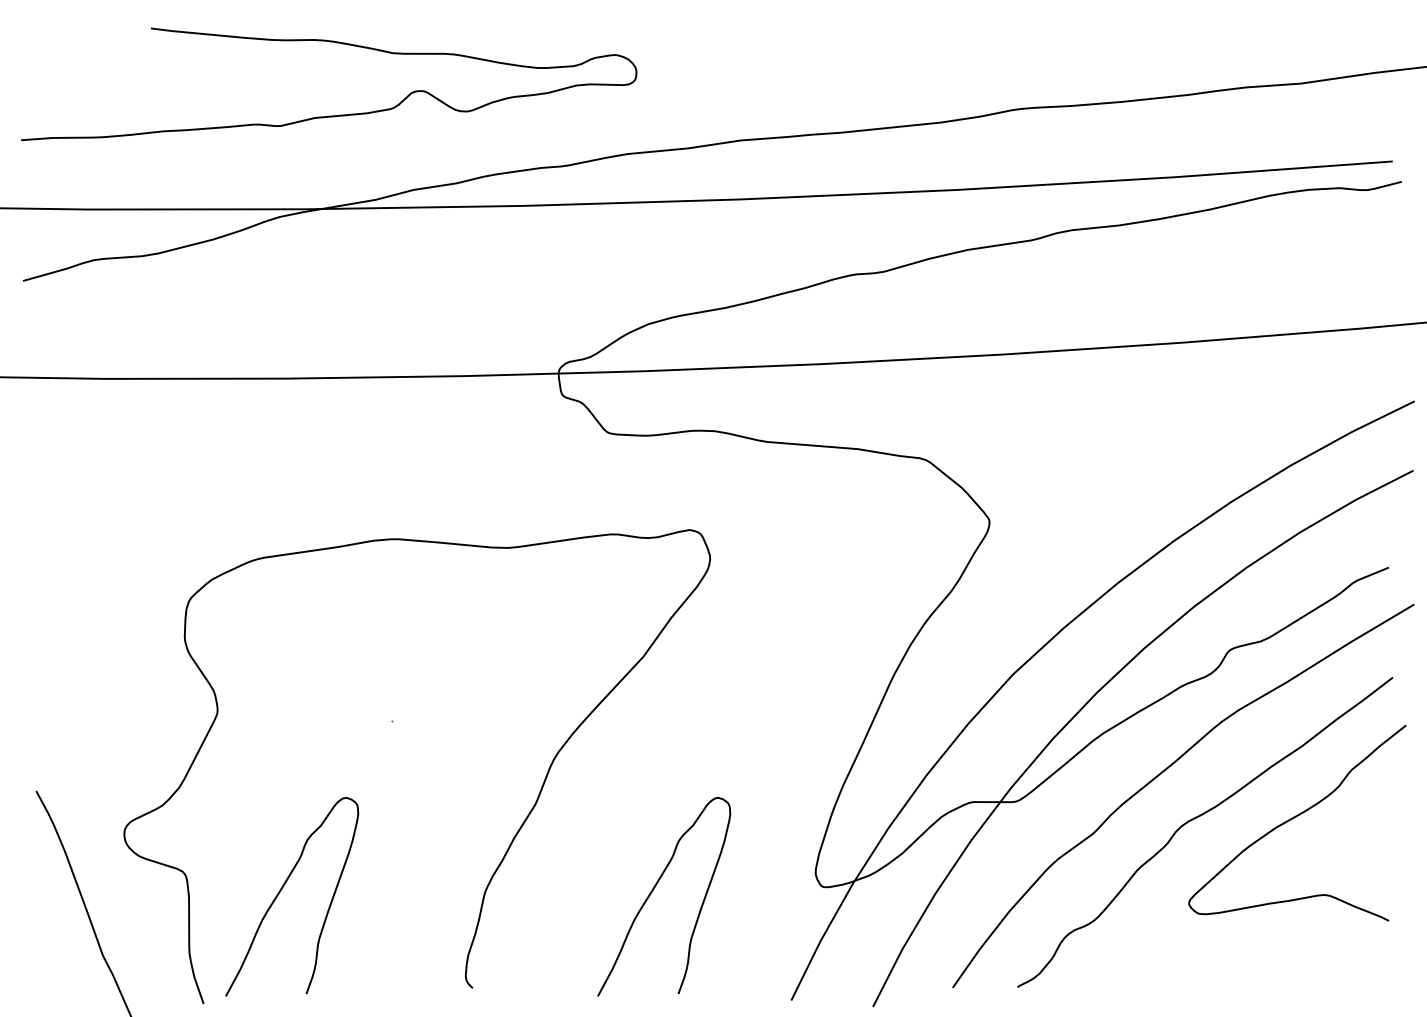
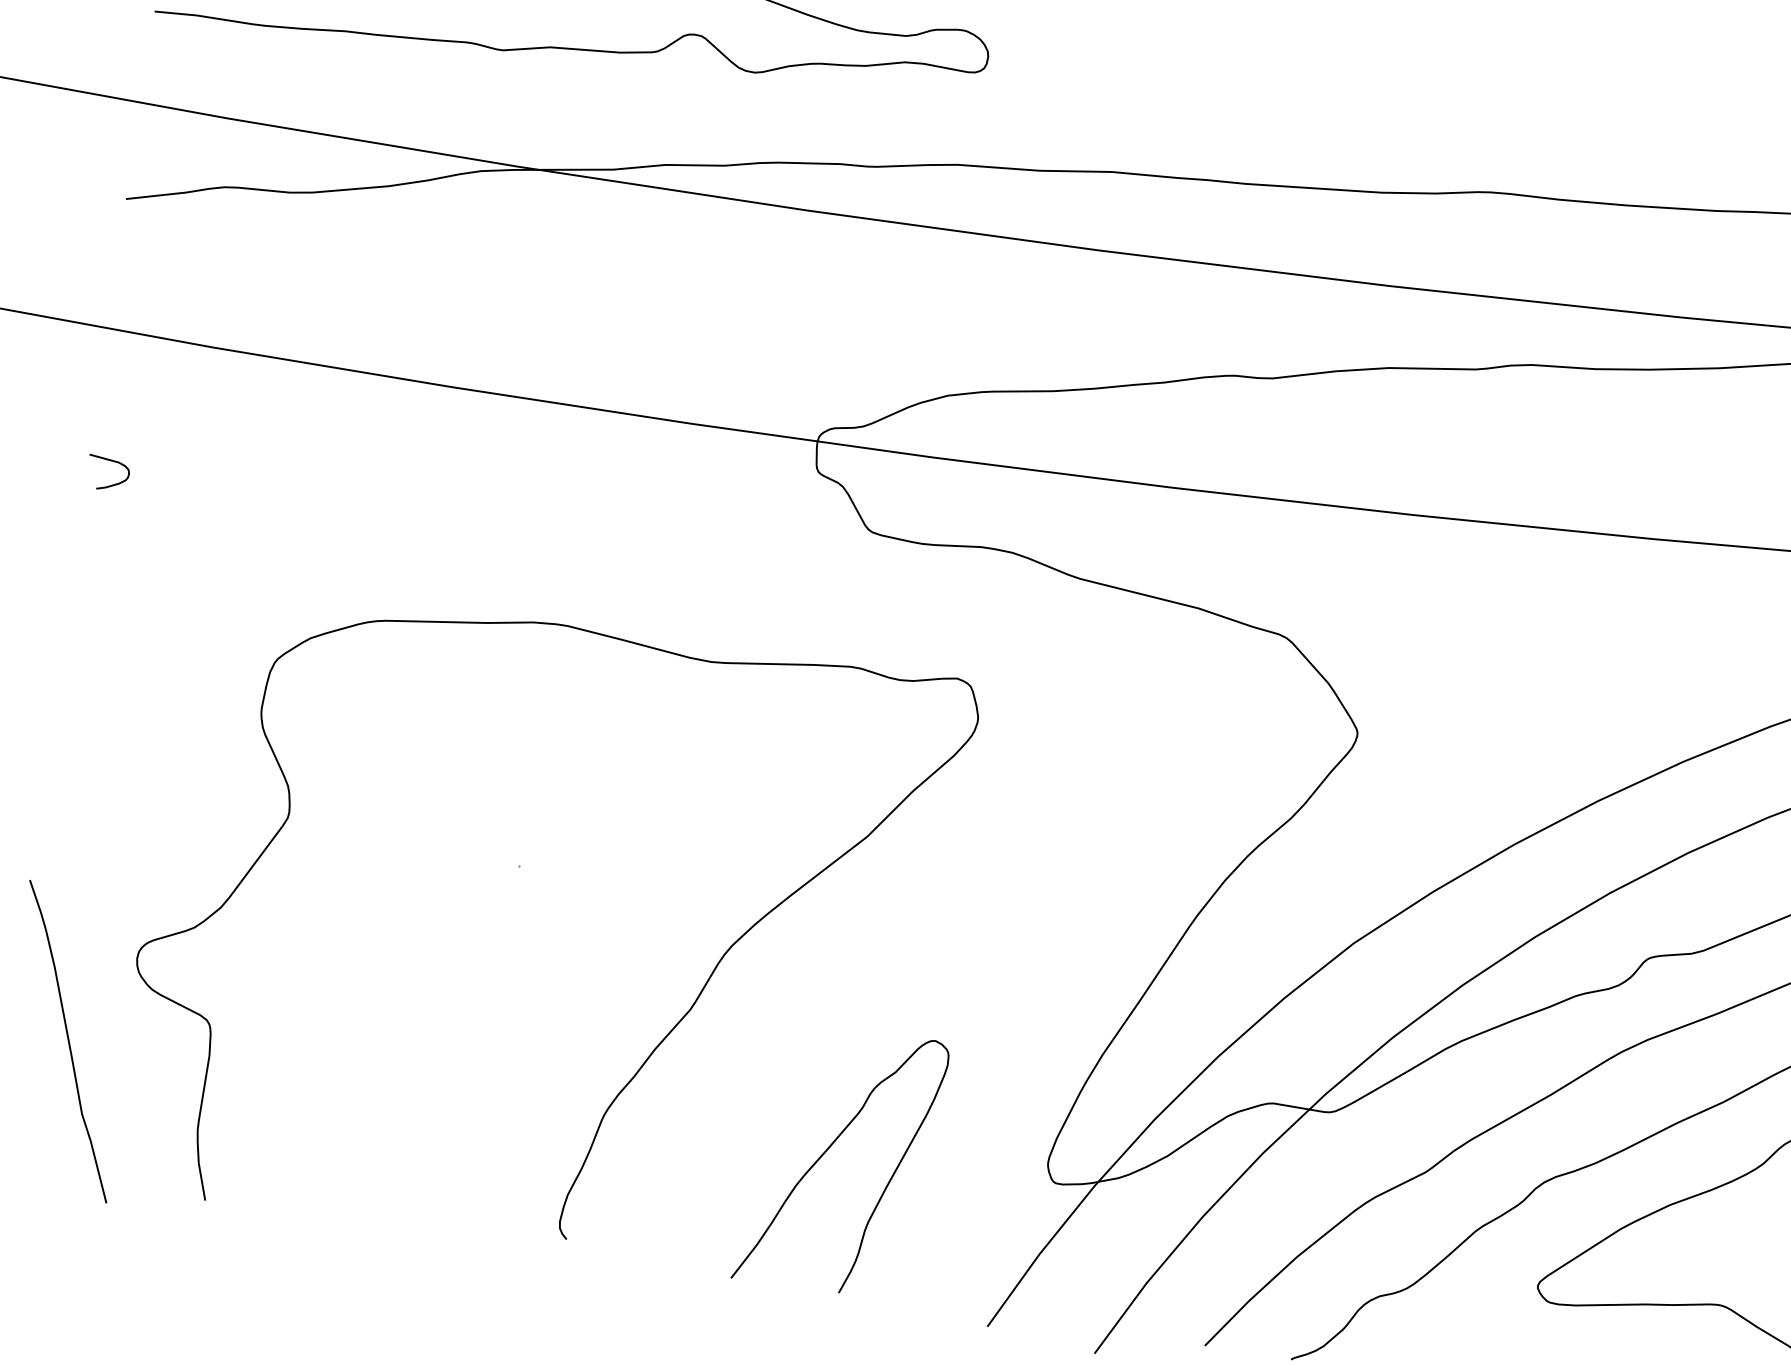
curve: (47, 491) -> (111, 484), added
curve: (282, 889) -> (335, 1065), removed

